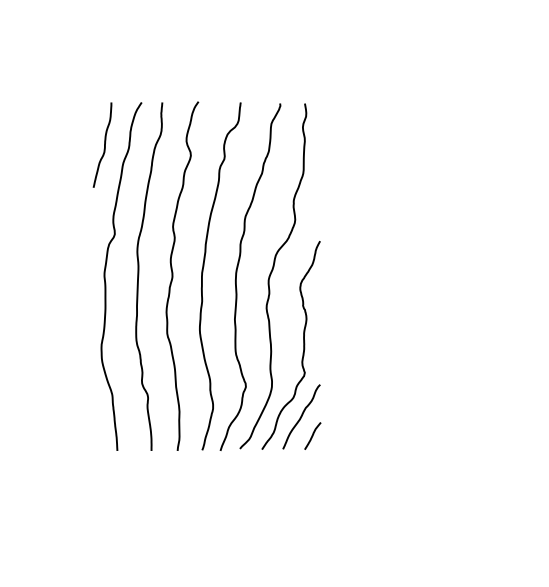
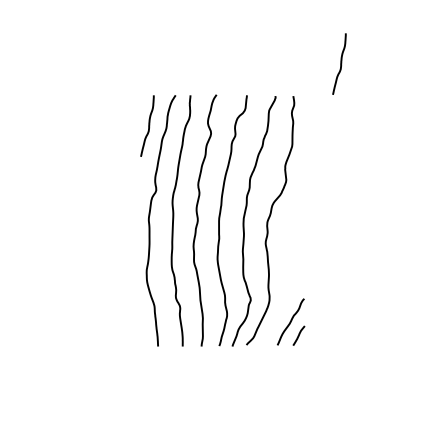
curve: (370, 58) -> (340, 63), added
curve: (302, 345) -> (291, 270), removed

